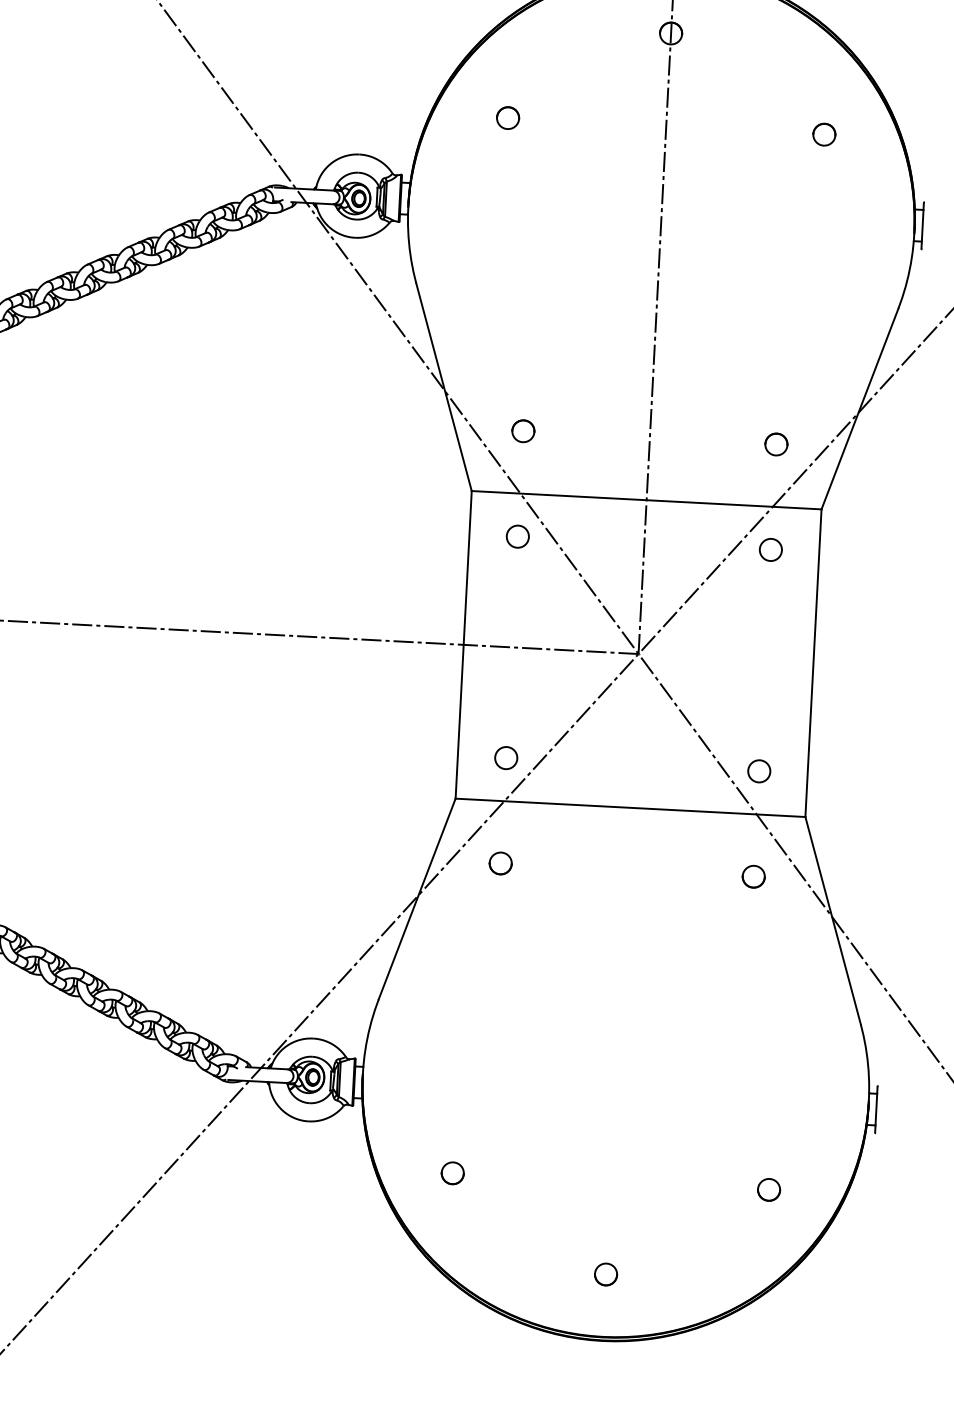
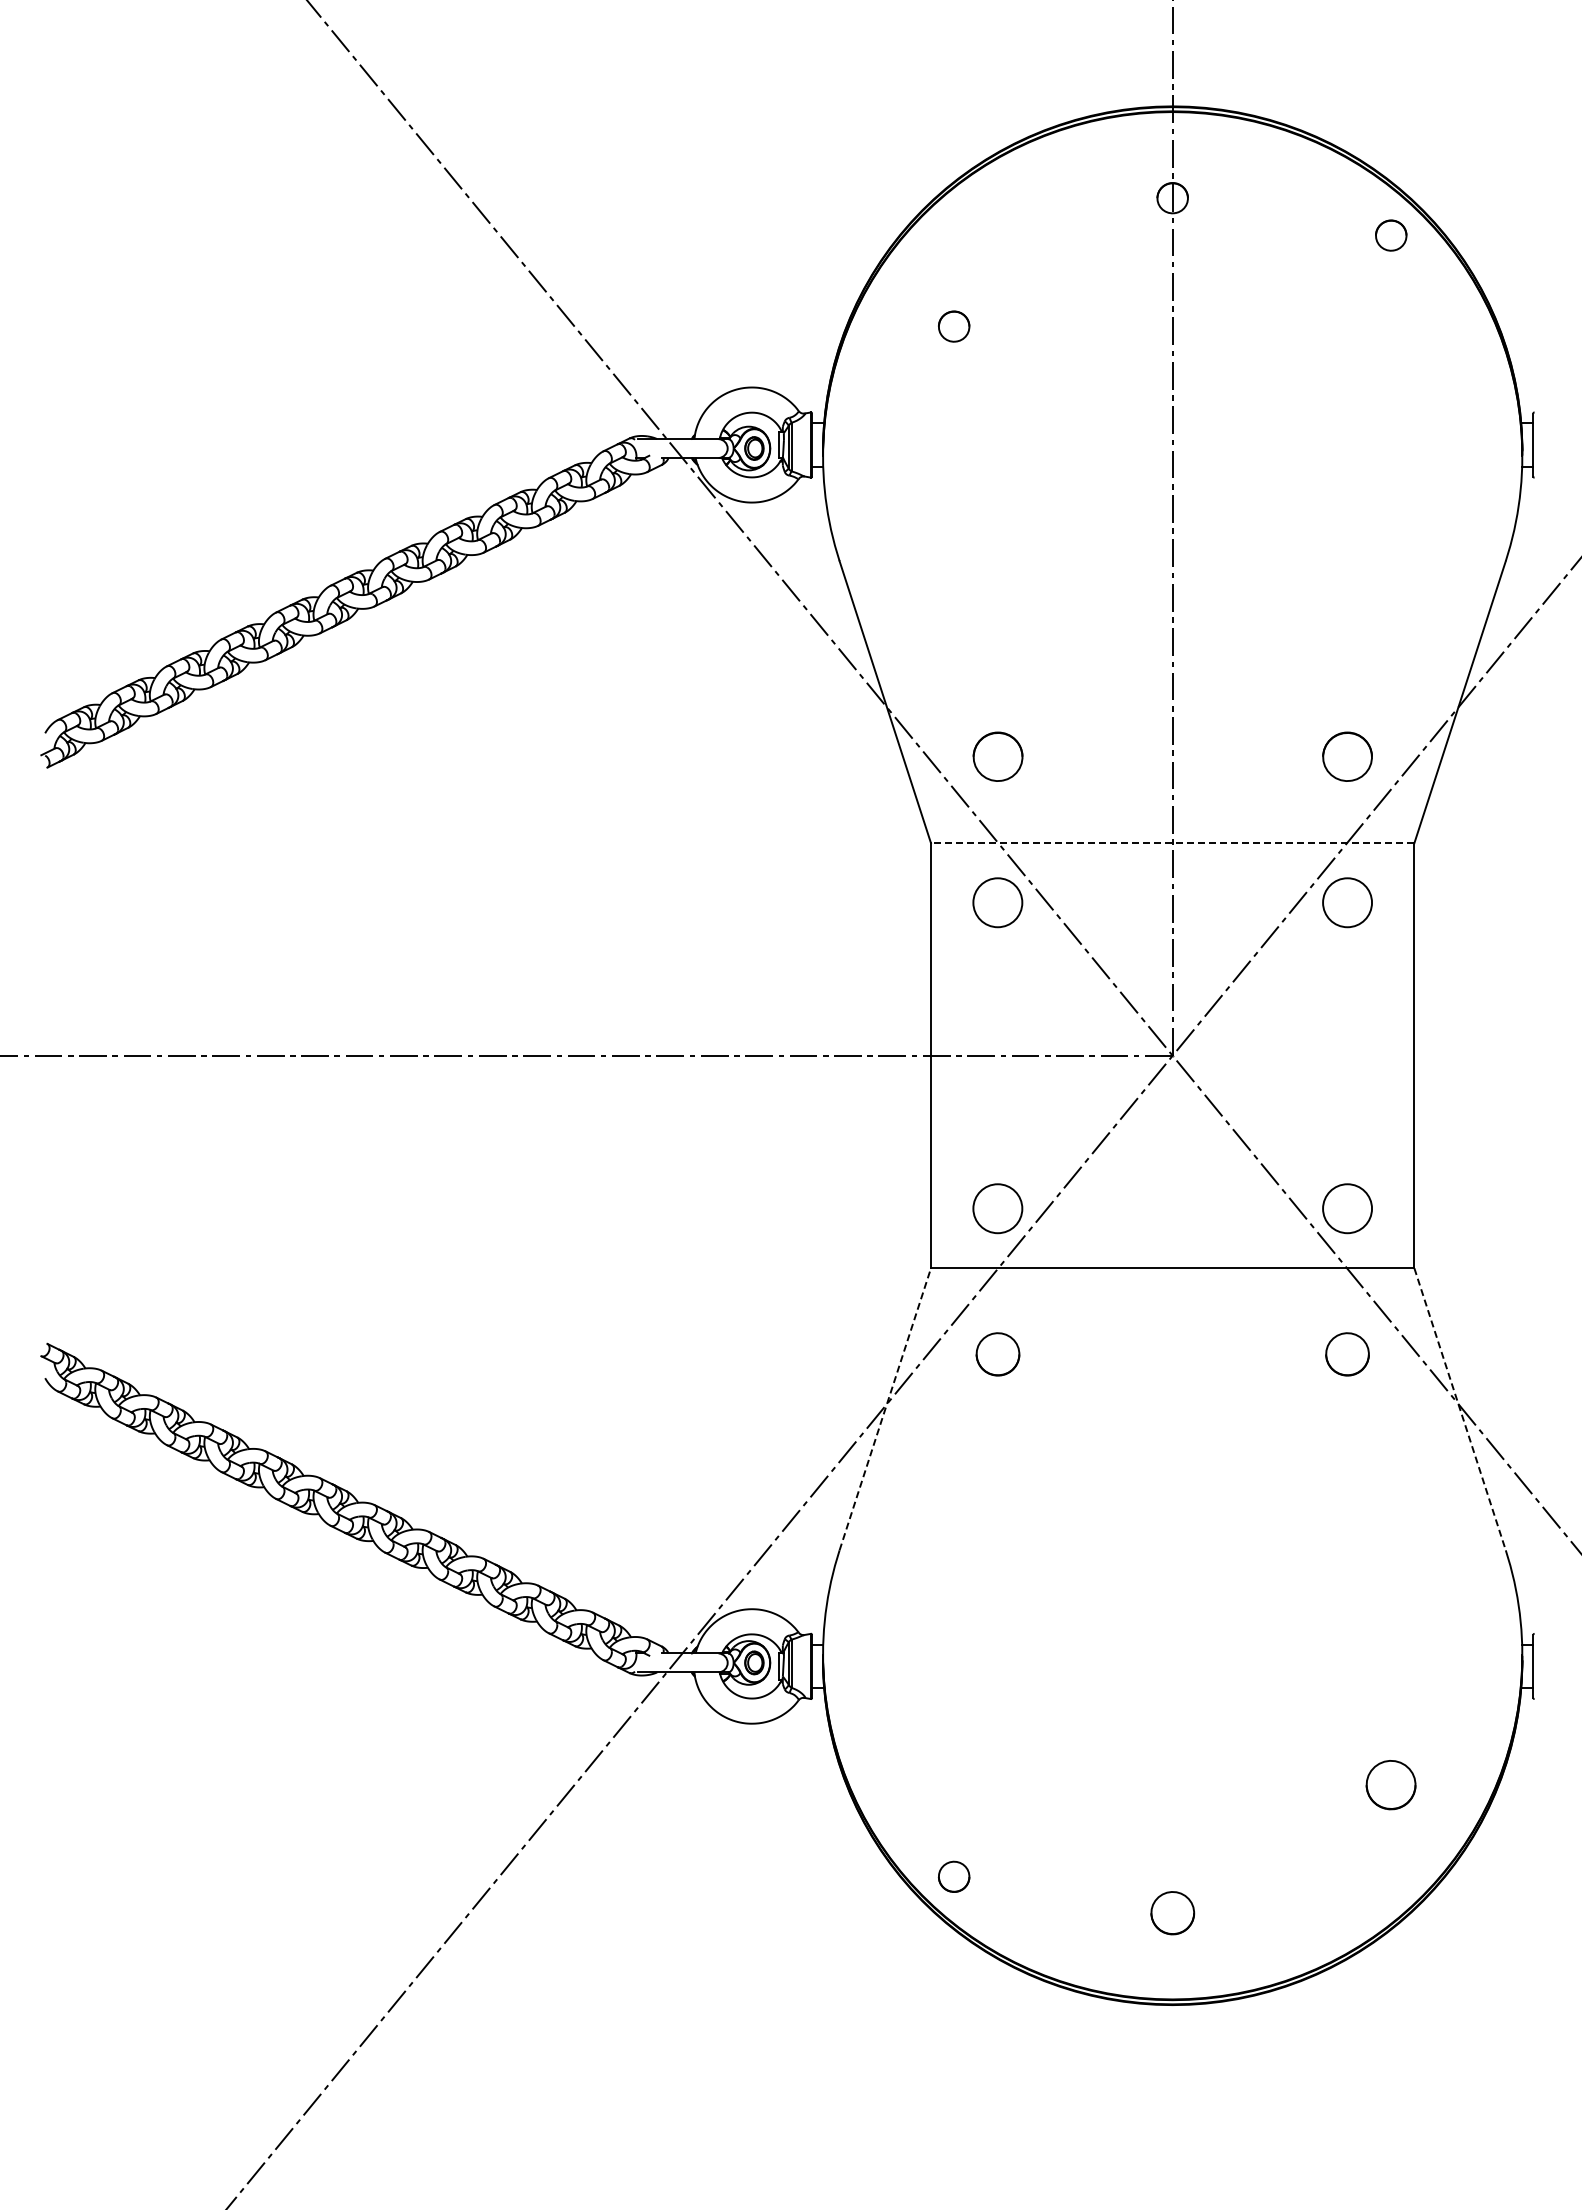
part: (824, 134) -> (1391, 235), moved
part: (523, 431) -> (997, 757), size x1.6
part: (776, 444) -> (1347, 757), size x1.6
line: (646, 500) -> (1172, 843), solid -> dashed
circle: (517, 536) -> (997, 902), size x1.6
circle: (770, 549) -> (1347, 902), size x1.6
circle: (506, 757) -> (997, 1208), size x1.6
circle: (759, 771) -> (1347, 1208), size x1.6
part: (500, 863) -> (997, 1354), size x1.4
part: (753, 876) -> (1347, 1354), size x1.4
line: (417, 898) -> (885, 1408), solid -> dashed
line: (833, 920) -> (1460, 1409), solid -> dashed
part: (452, 1173) -> (953, 1876), moved
part: (769, 1189) -> (1391, 1784), size x1.6
part: (605, 1274) -> (1172, 1913), size x1.4

